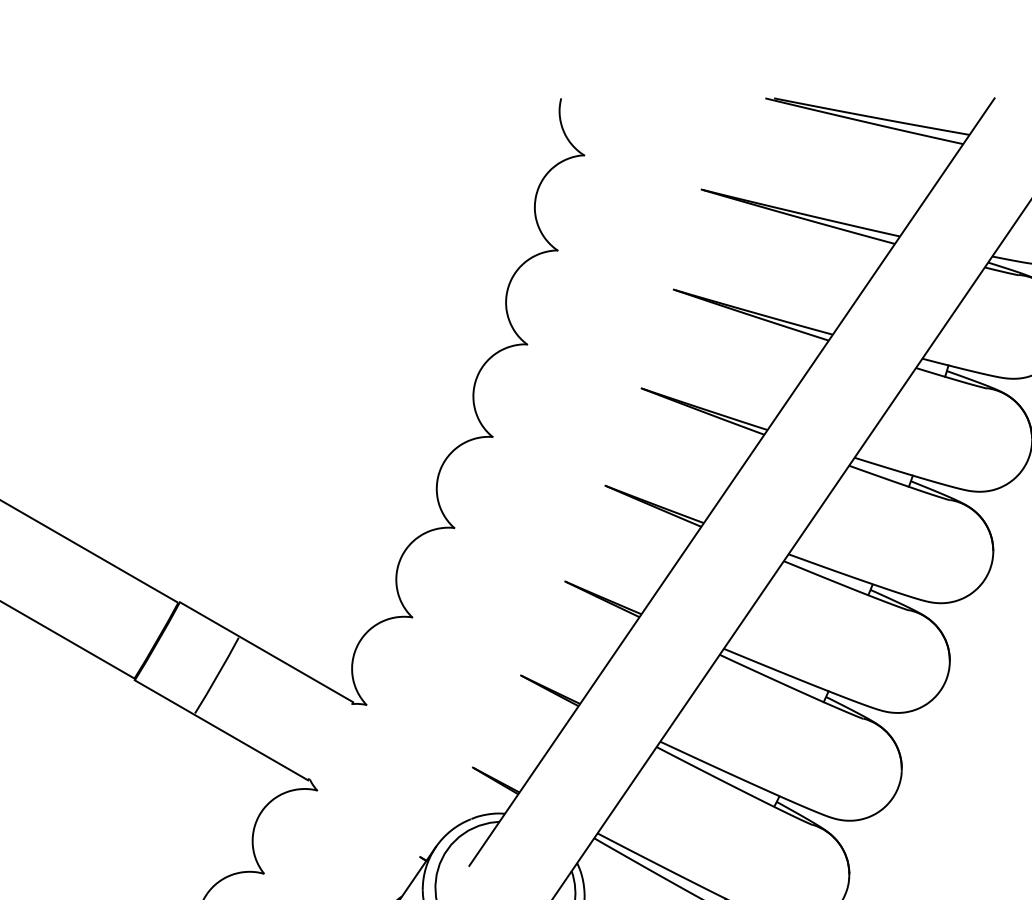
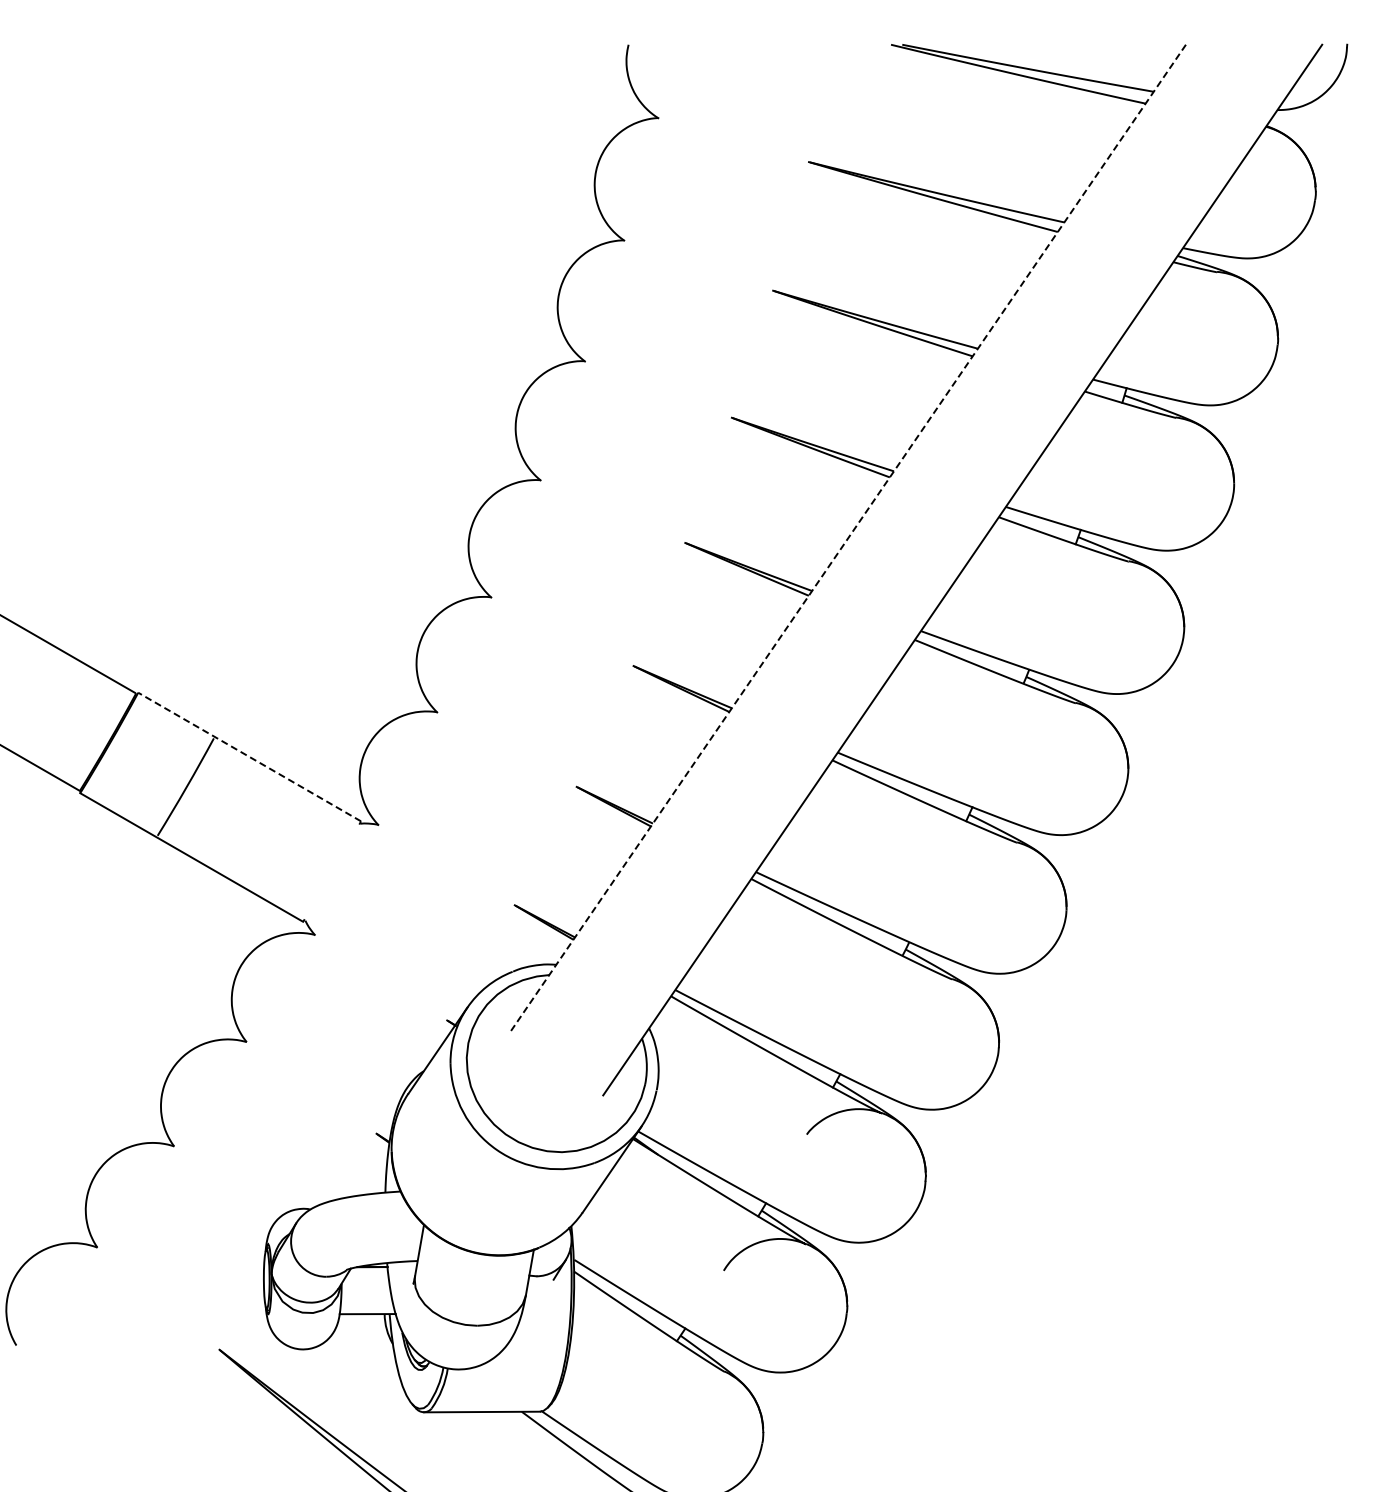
line: (731, 482) -> (847, 538), solid -> dashed
line: (266, 652) -> (249, 757), solid -> dashed

